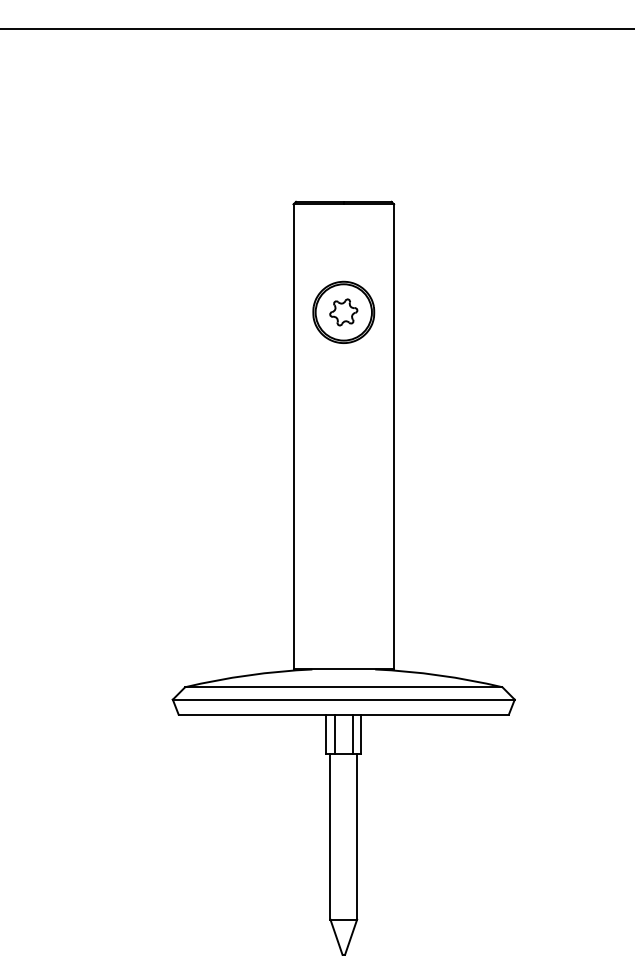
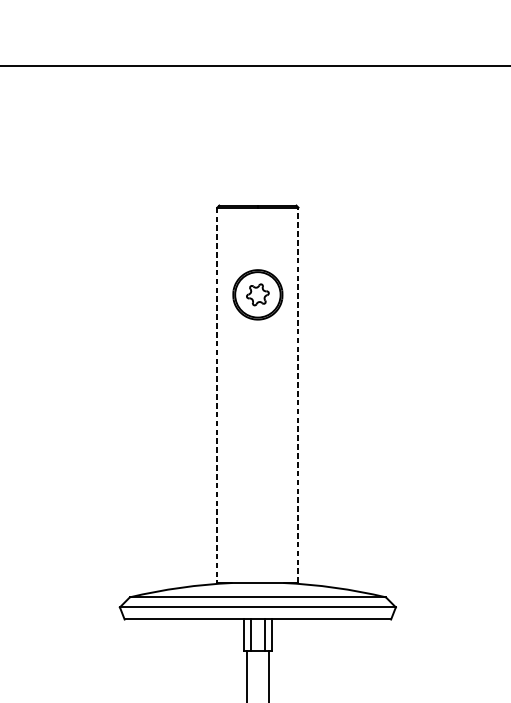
line: (293, 436) -> (217, 394), solid -> dashed
line: (394, 436) -> (298, 394), solid -> dashed

